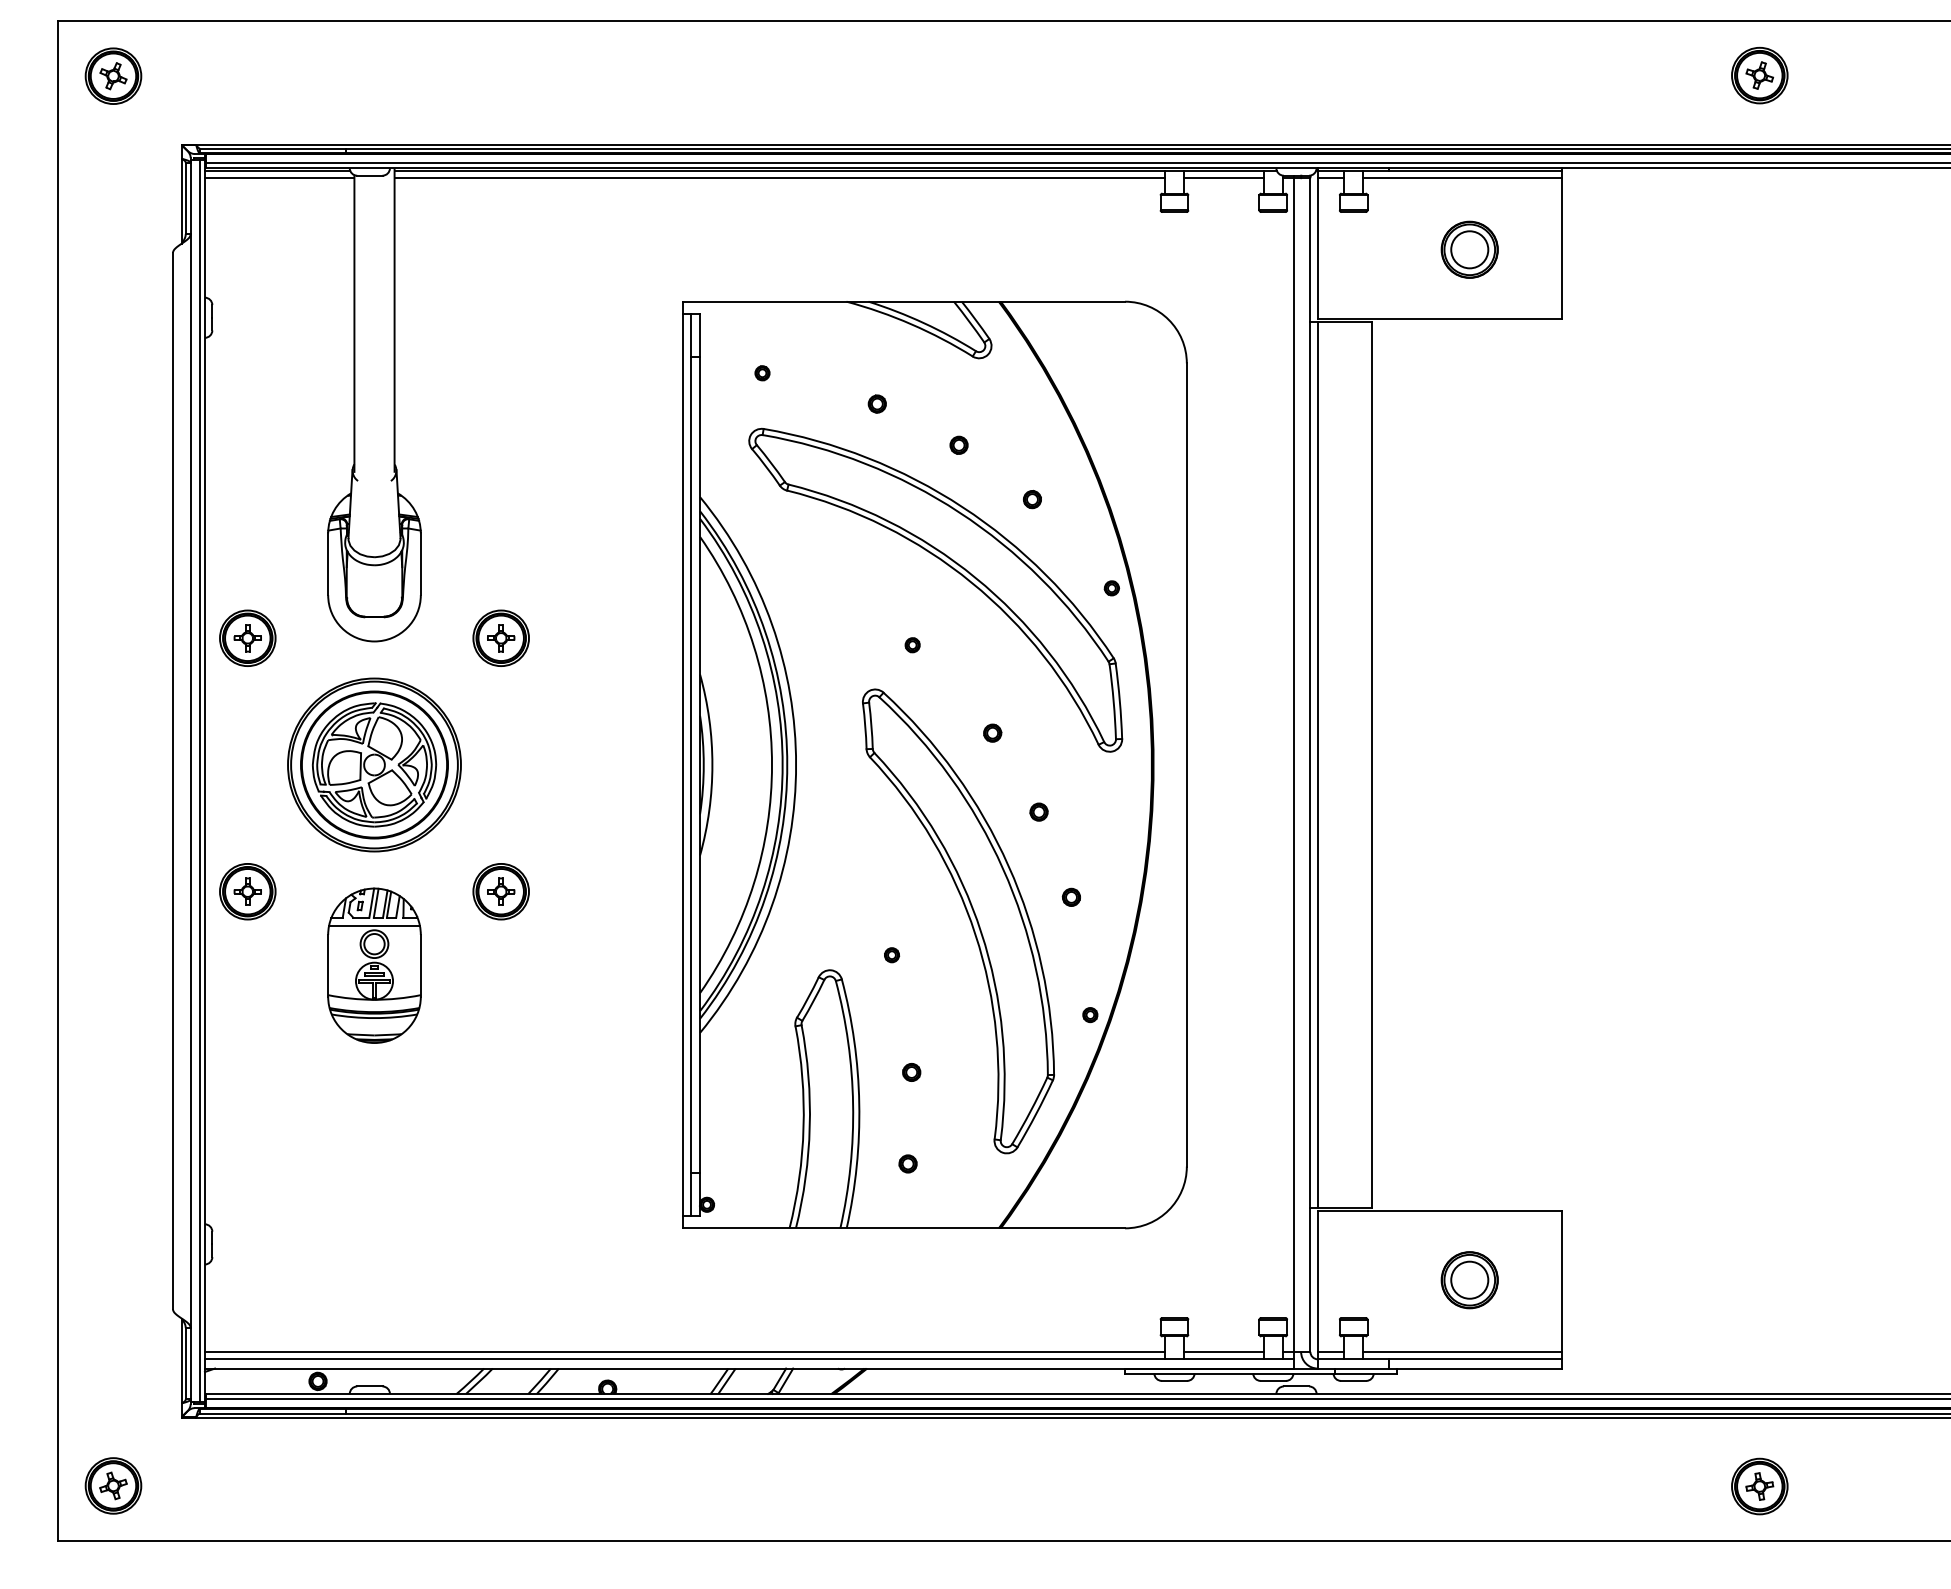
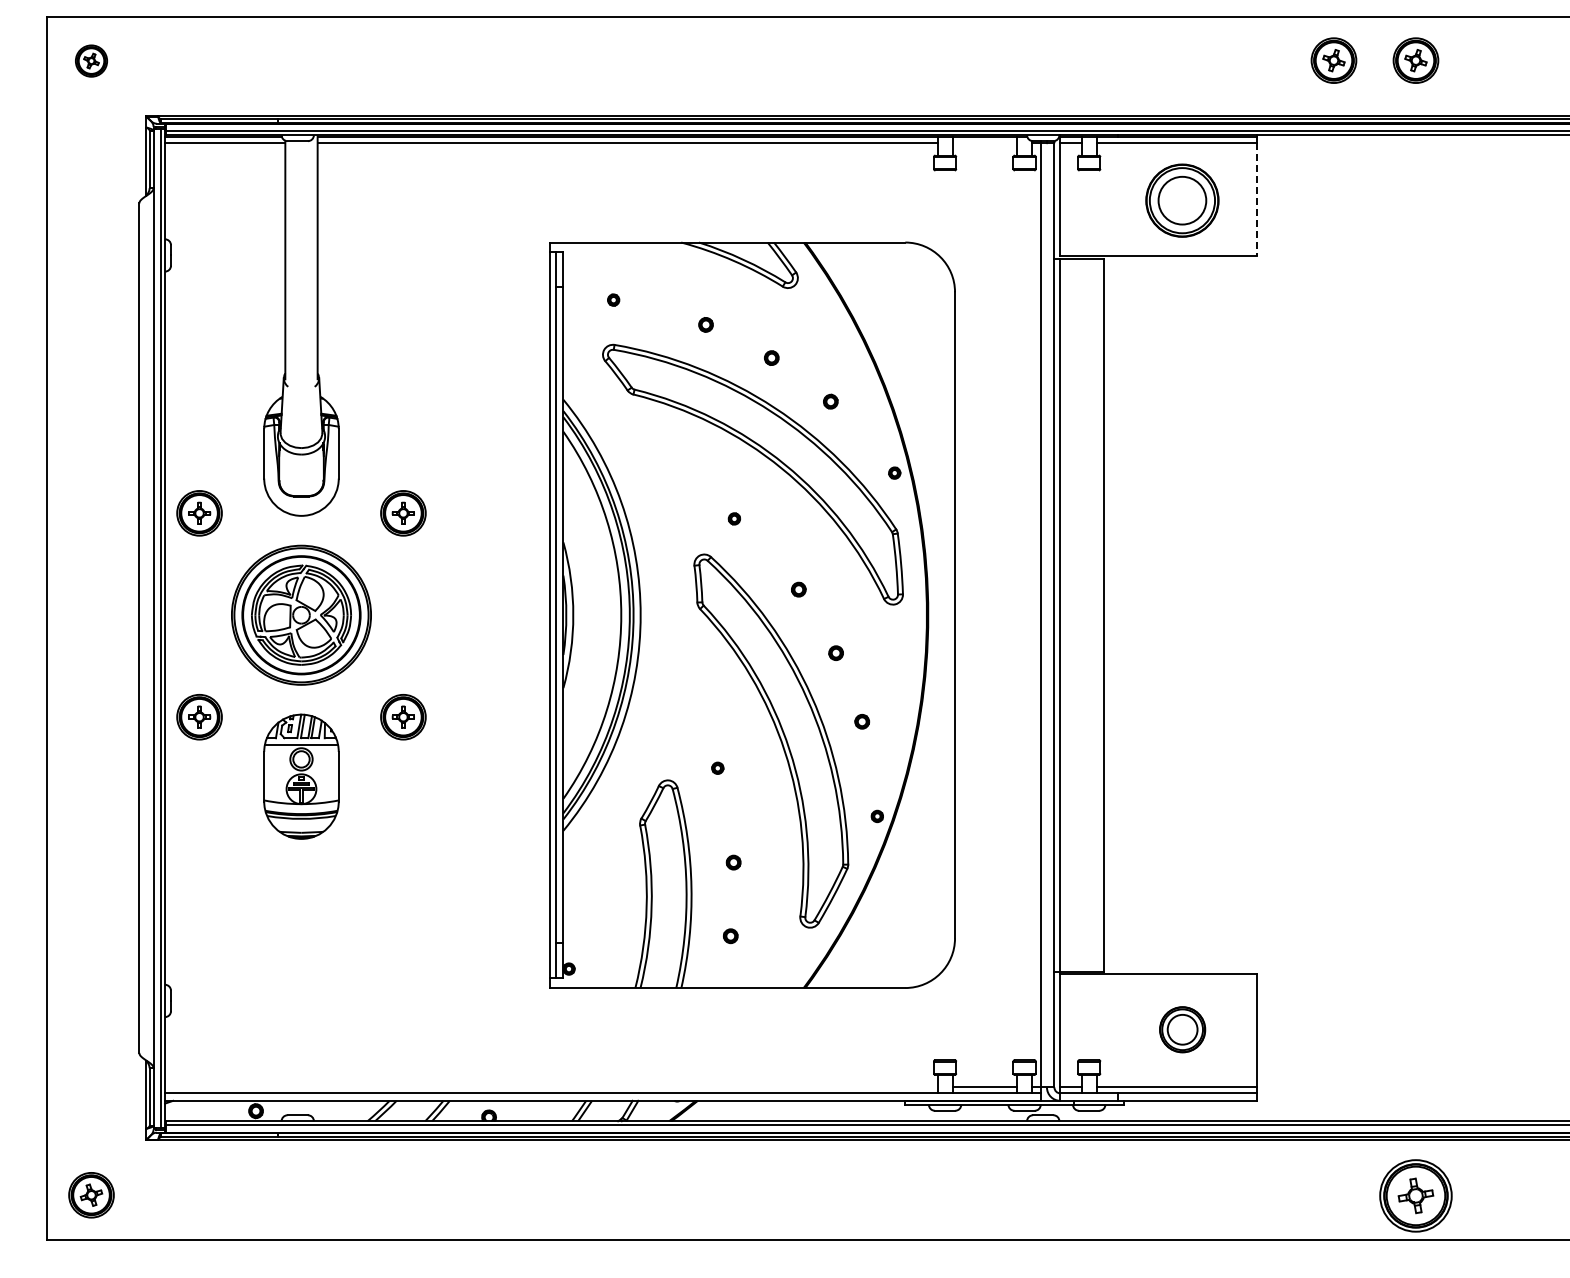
part: (113, 75) -> (91, 60), size x0.7
part: (1657, 75) -> (1333, 60), added
line: (1223, 178) -> (984, 143), removed
line: (1561, 248) -> (1256, 199), solid -> dashed
part: (1469, 249) -> (1182, 200), size x1.6
line: (685, 1351) -> (551, 1087), removed
part: (1759, 1486) -> (1415, 1195), size x1.6

